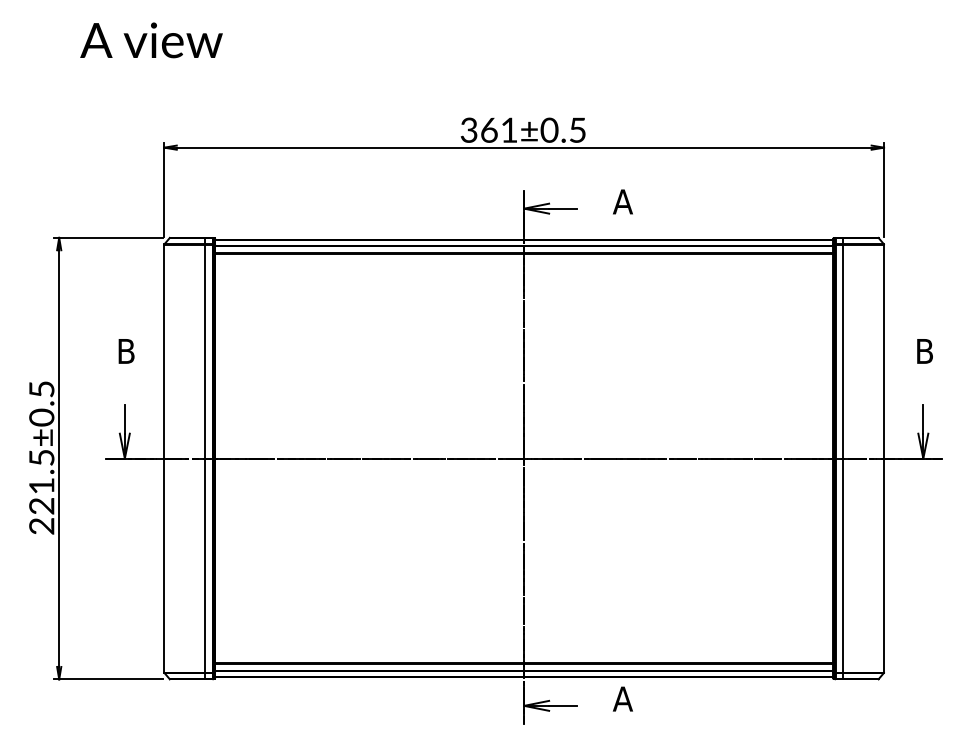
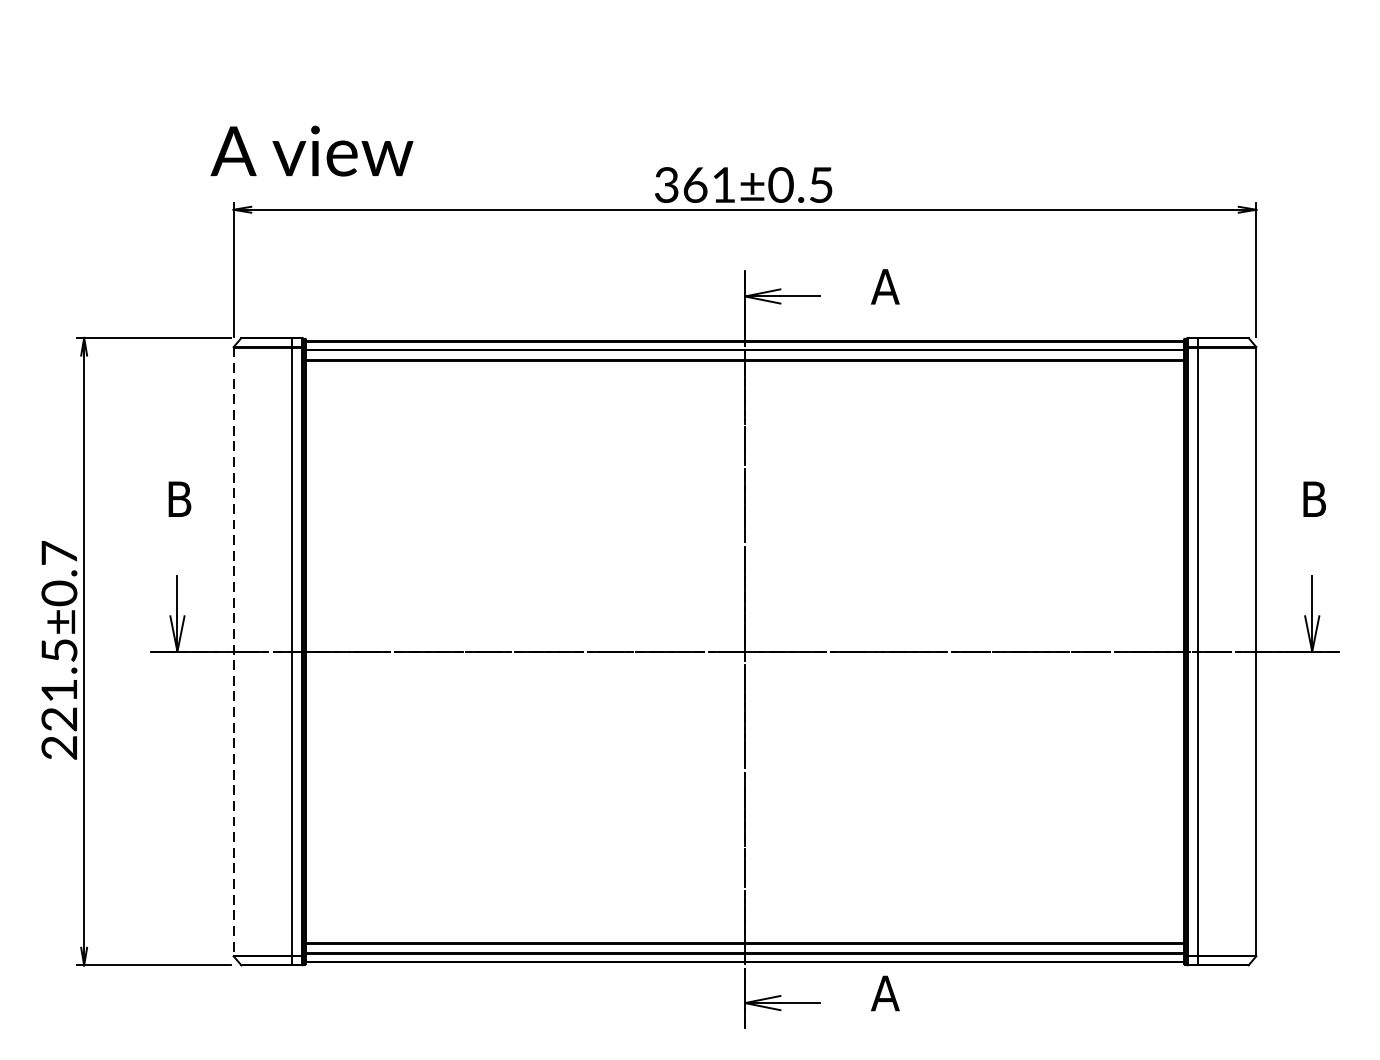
text: (151, 40) -> (311, 151), moved
text: (41, 388) -> (58, 552), 221.5±0.5 -> 221.5±0.7
line: (164, 459) -> (233, 652), solid -> dashed

